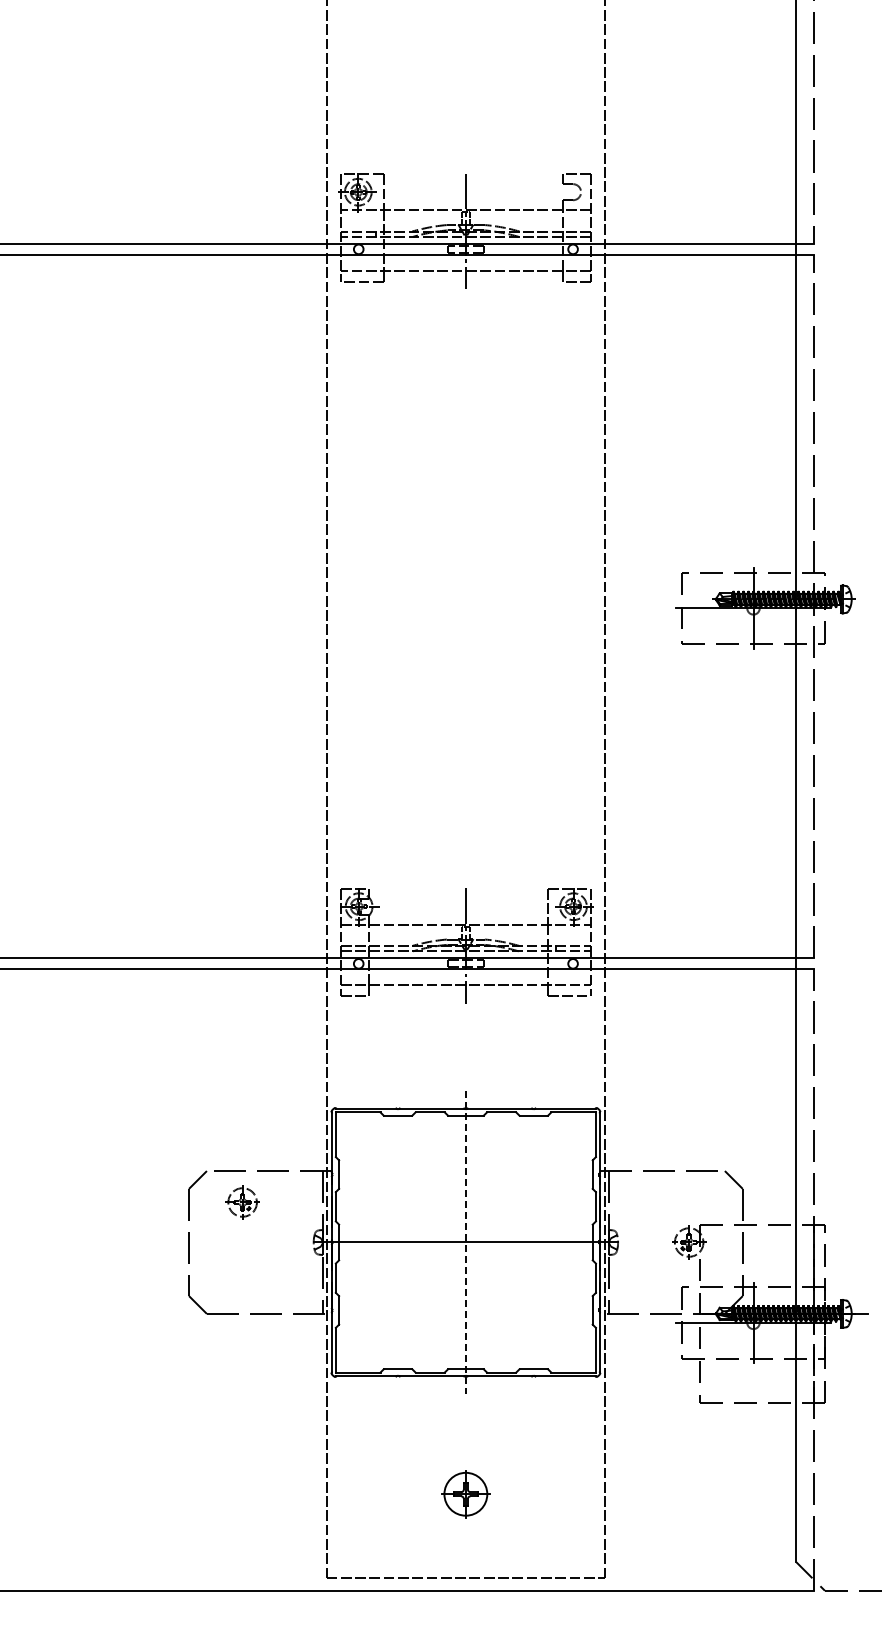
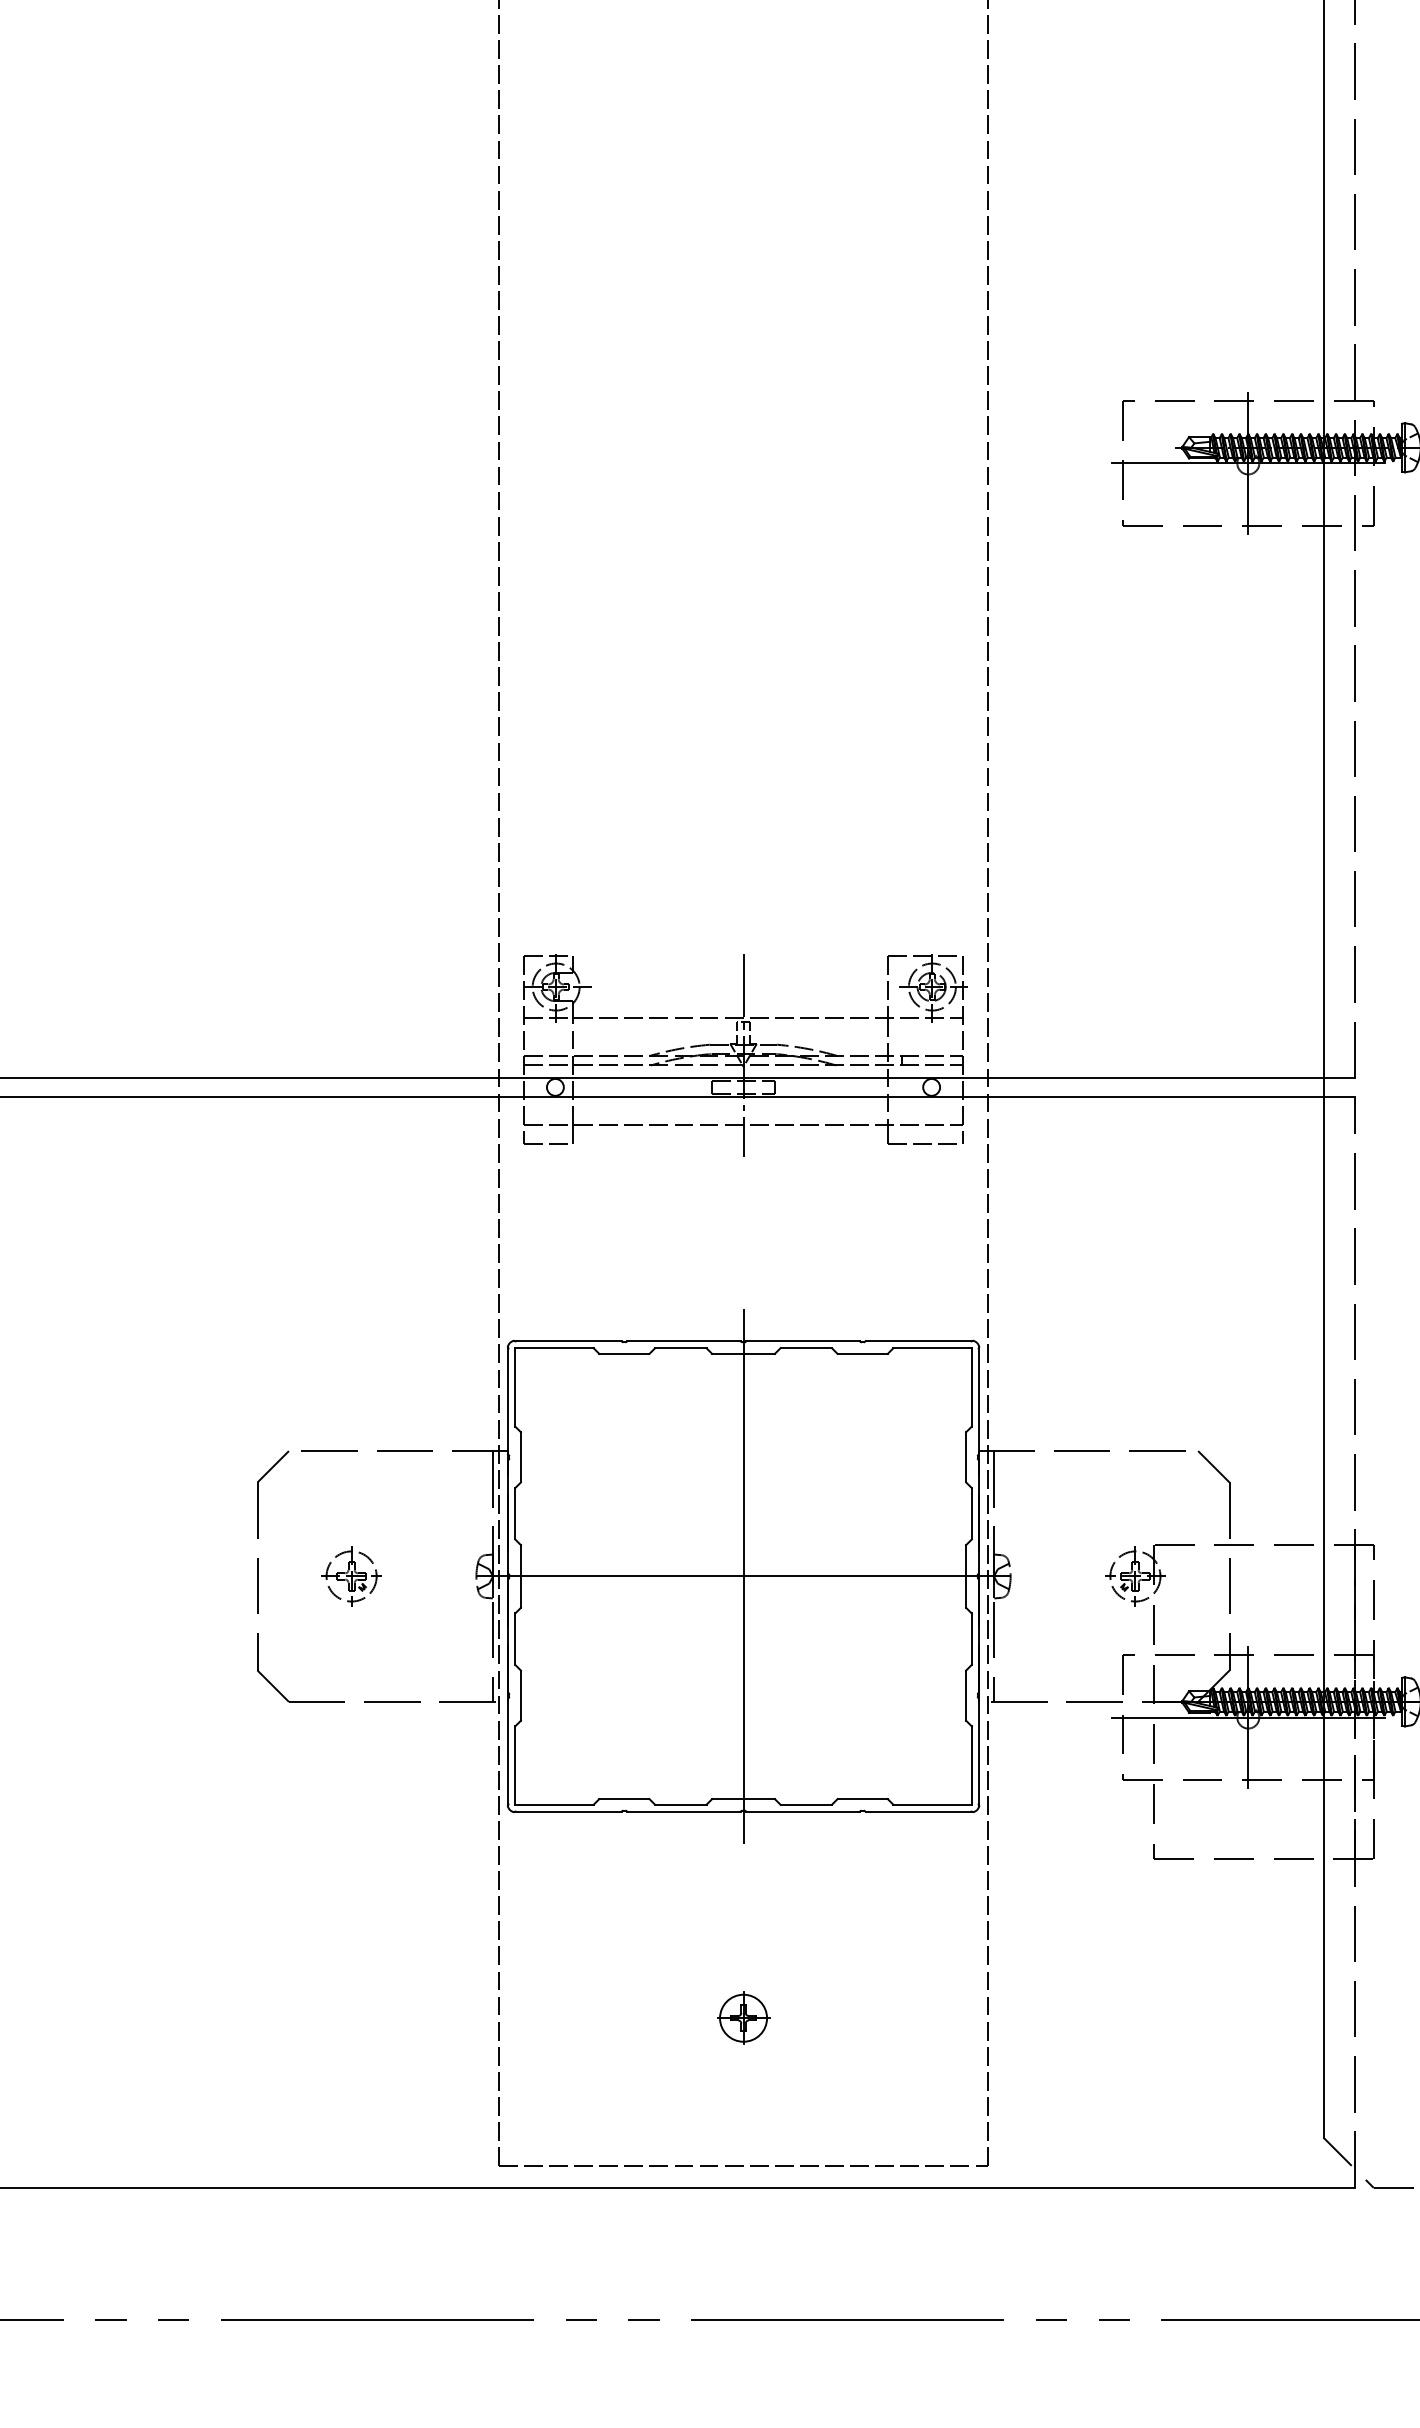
part: (242, 1202) -> (351, 1576), moved
line: (465, 1242) -> (742, 1576), dashed -> solid
part: (465, 1493) -> (742, 2017), size x0.62

